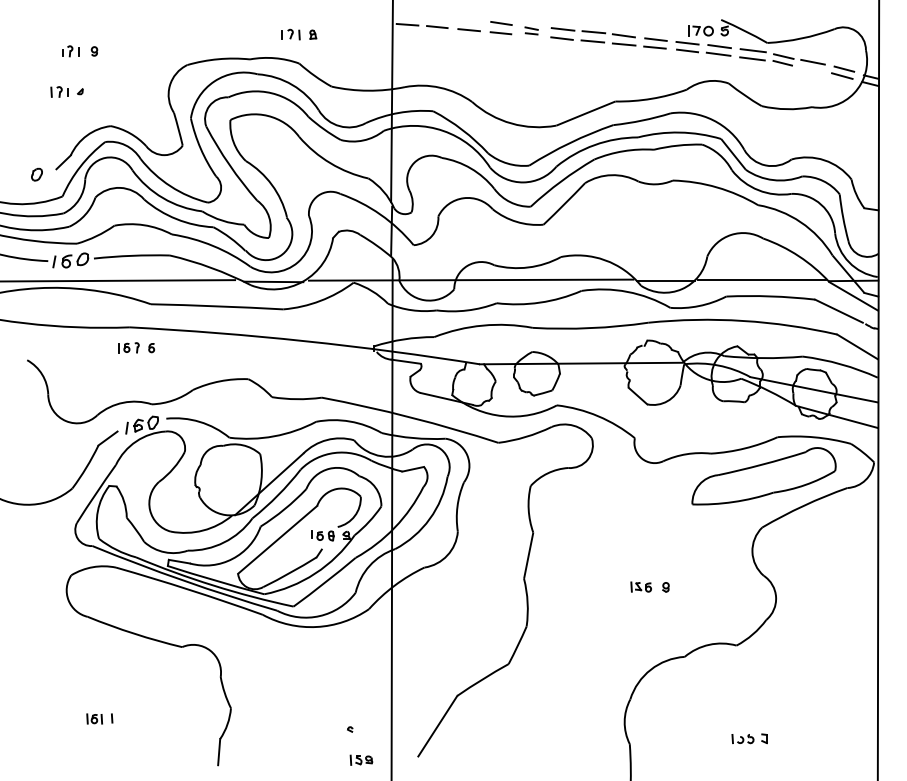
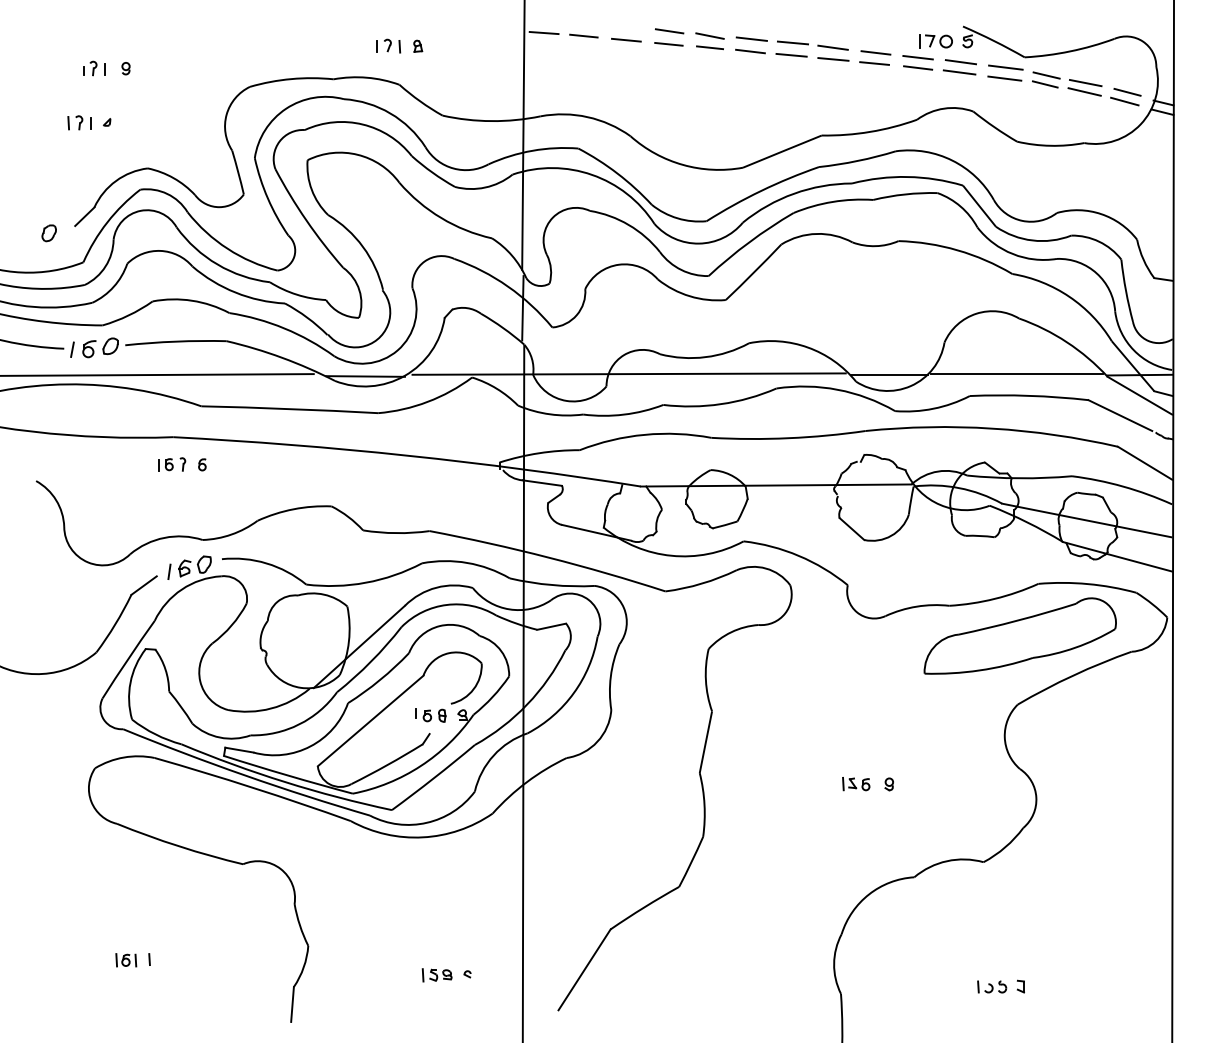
part: (531, 30) -> (709, 40), size x1.67
line: (812, 68) -> (1084, 91), added
part: (361, 759) -> (437, 974), moved

